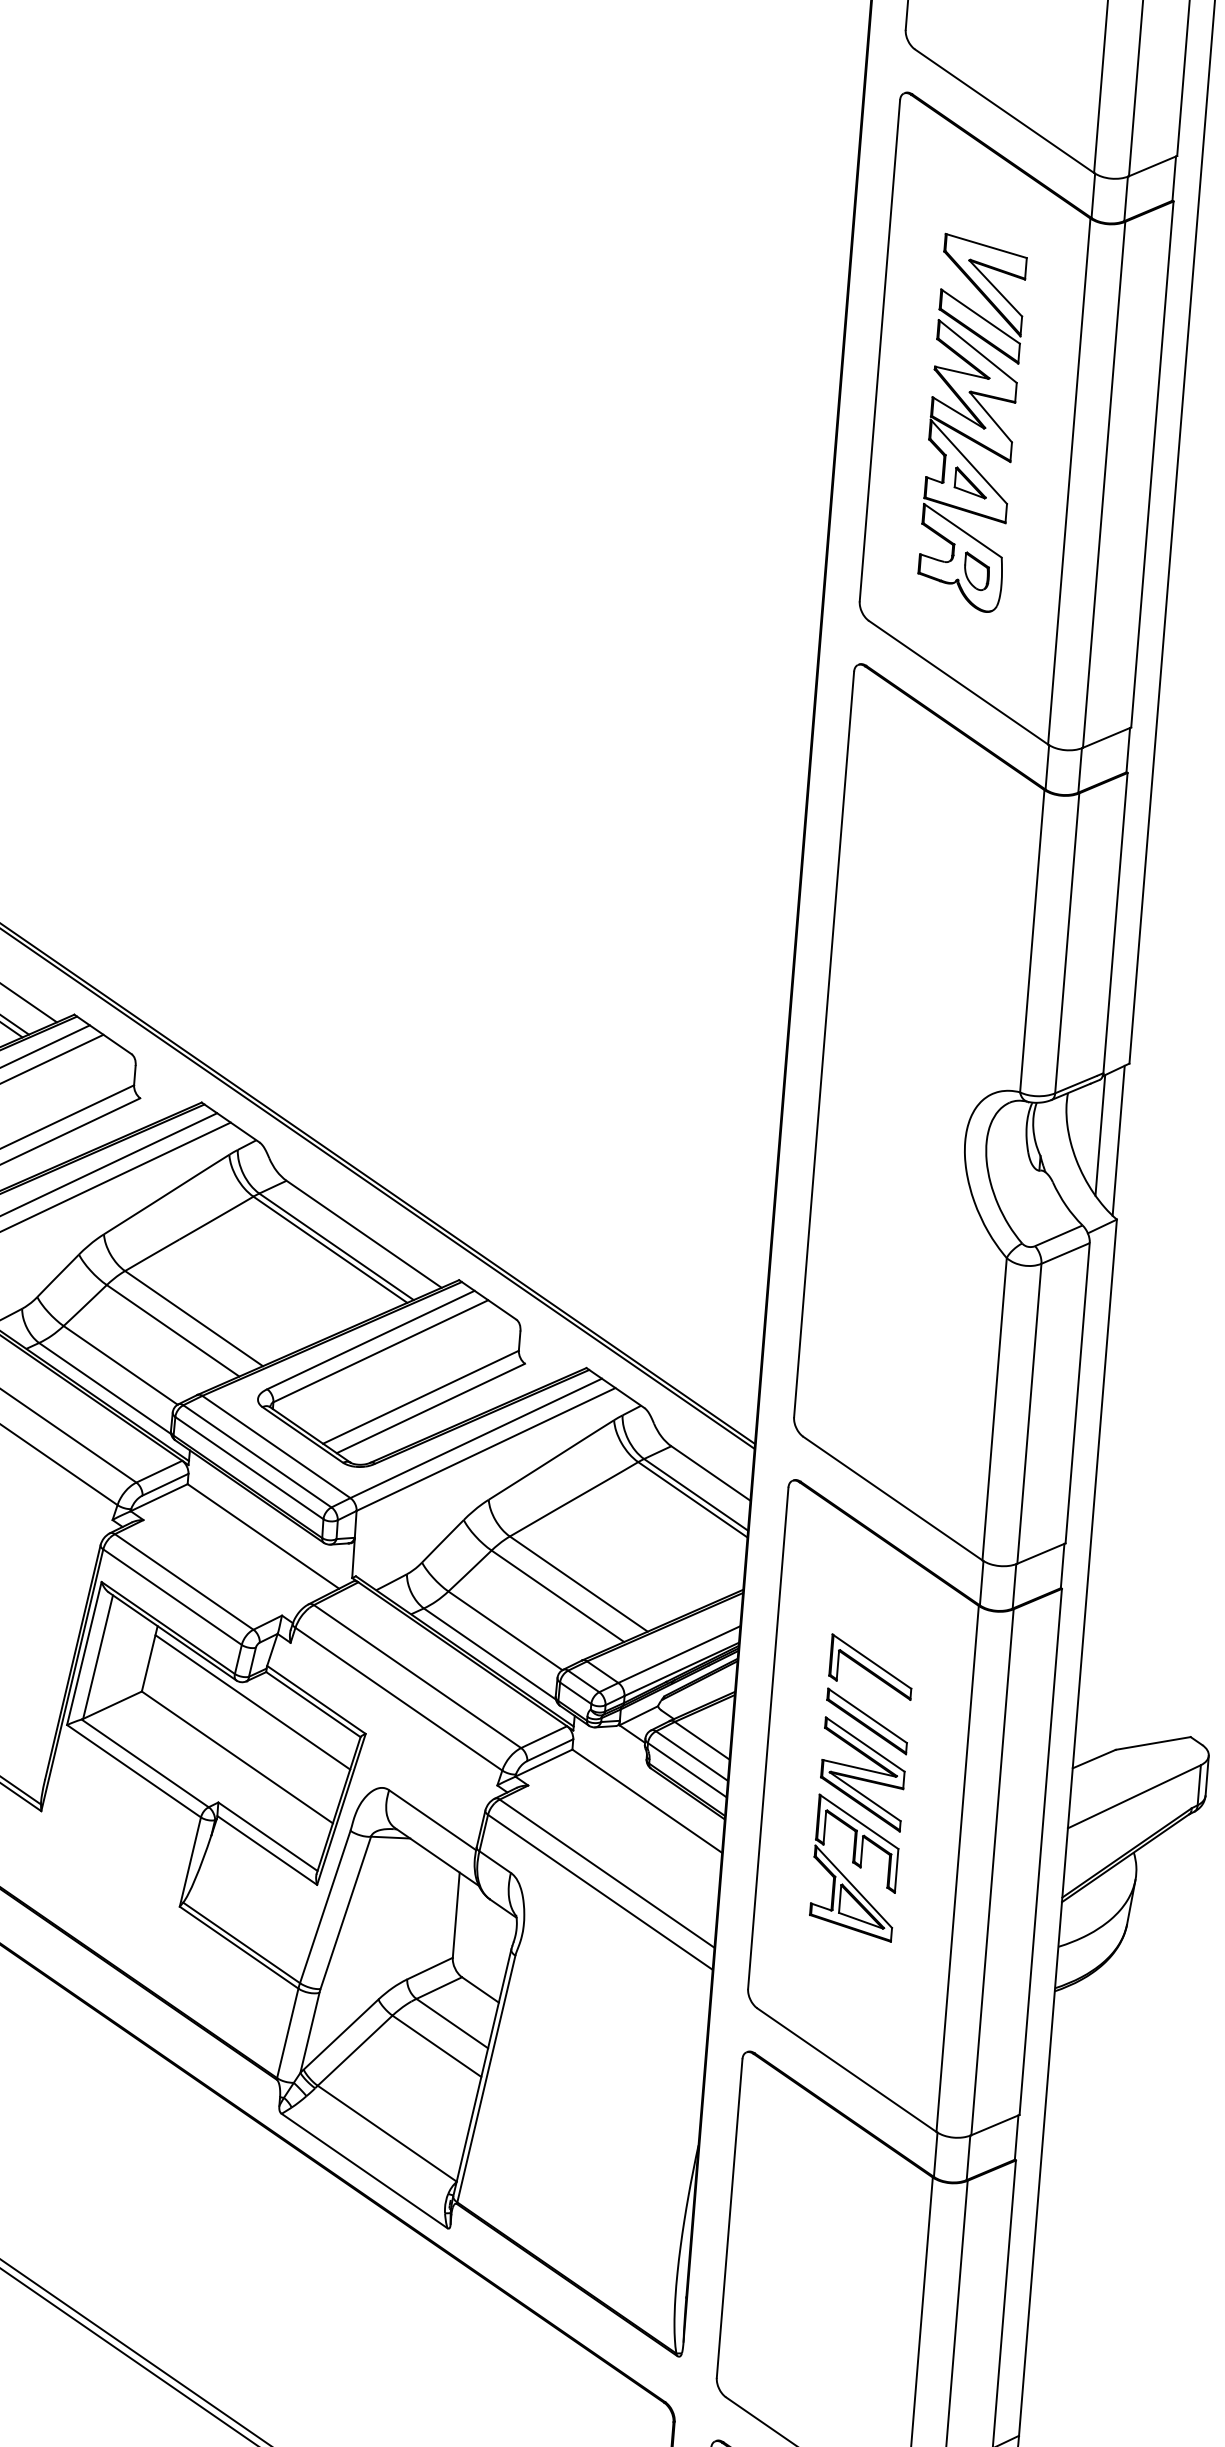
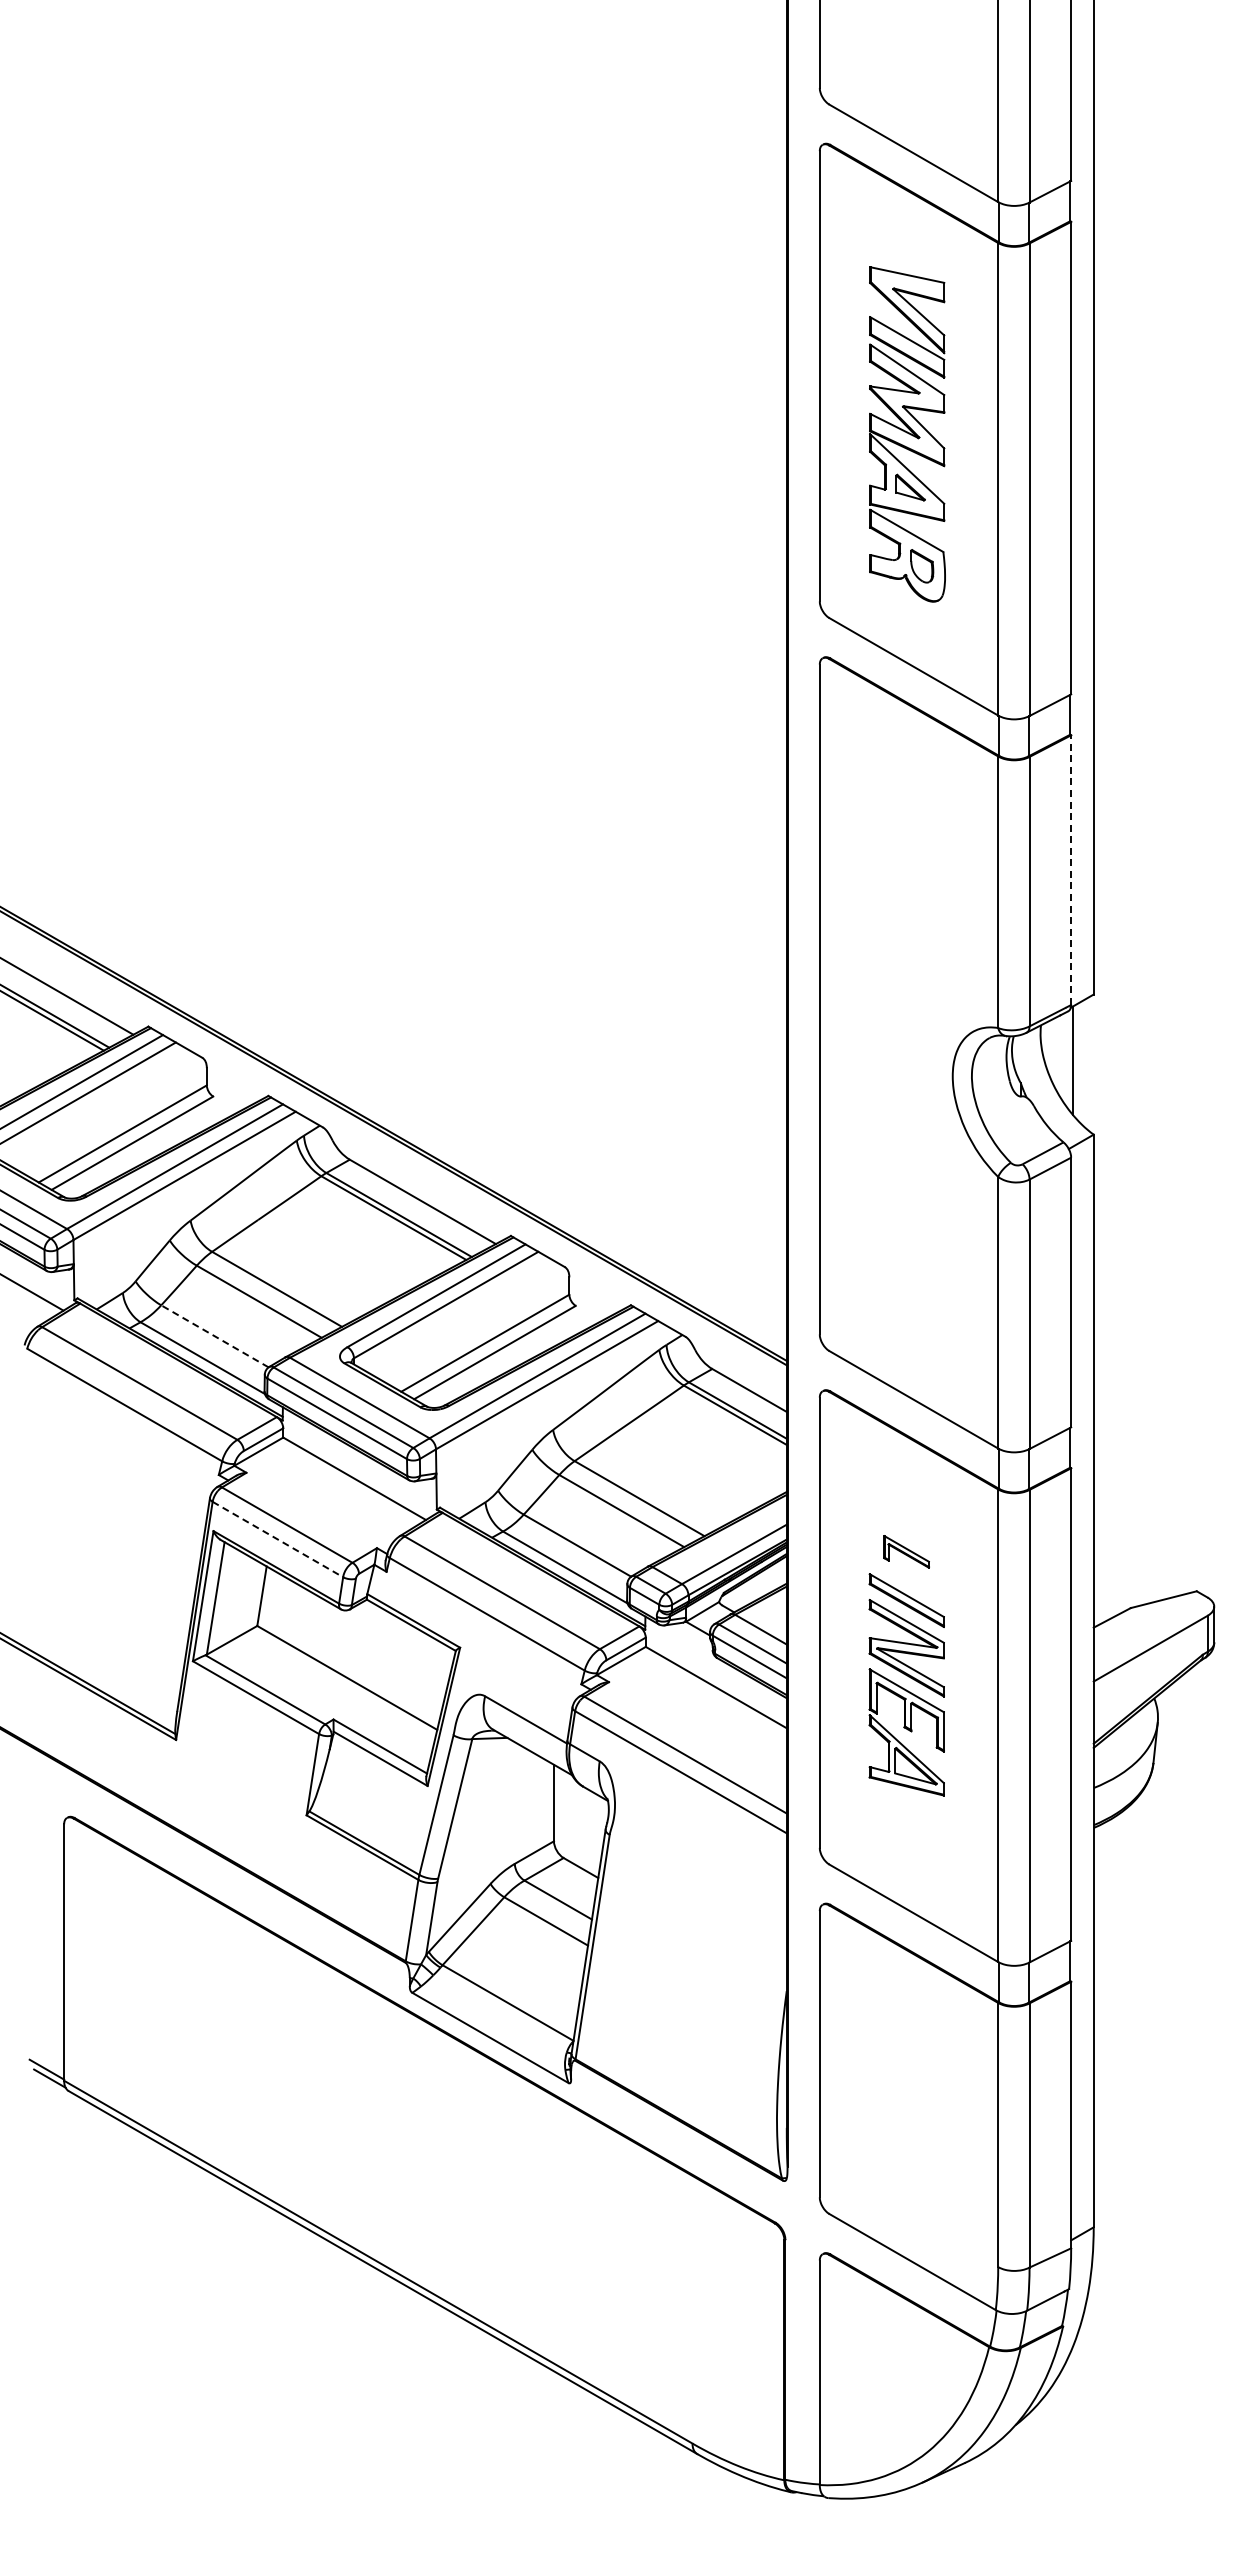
line: (1115, 923) -> (1071, 870), solid -> dashed
line: (1118, 1139) -> (1089, 1063), removed
line: (120, 1365) -> (214, 1336), solid -> dashed
line: (173, 1597) -> (278, 1539), solid -> dashed
part: (871, 1666) -> (906, 1551), size x0.6
line: (252, 1702) -> (356, 1627), removed

